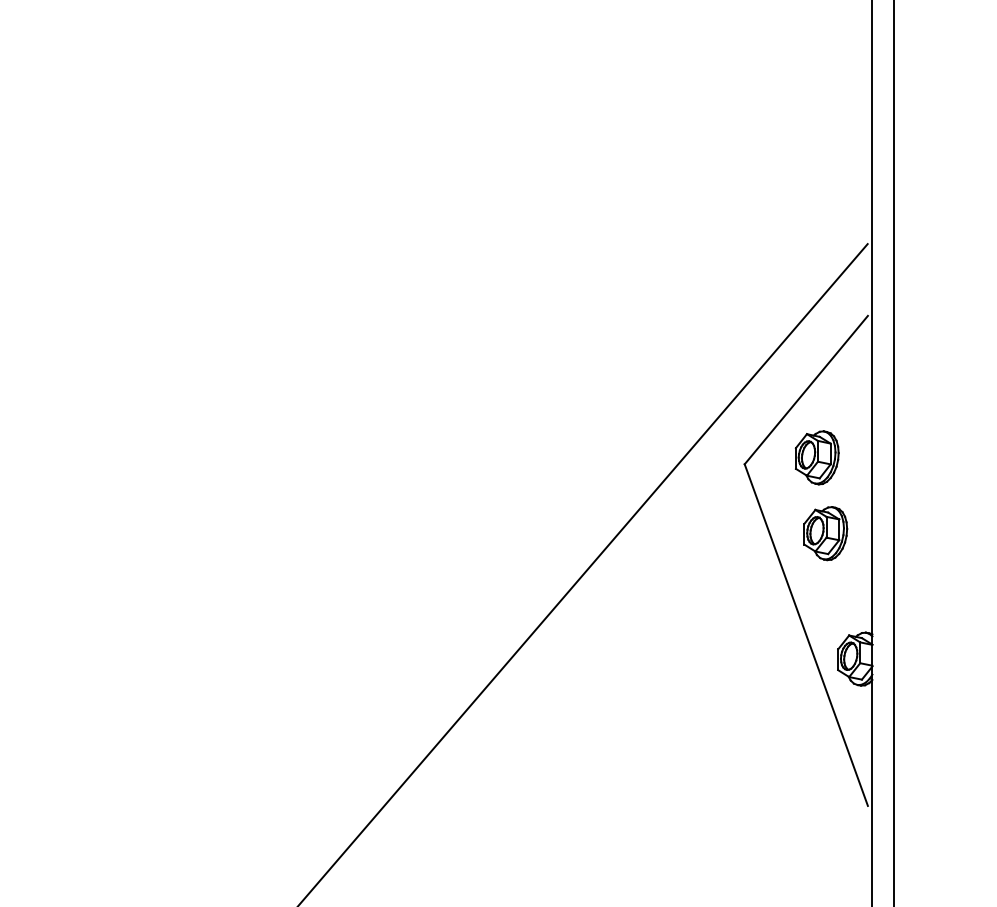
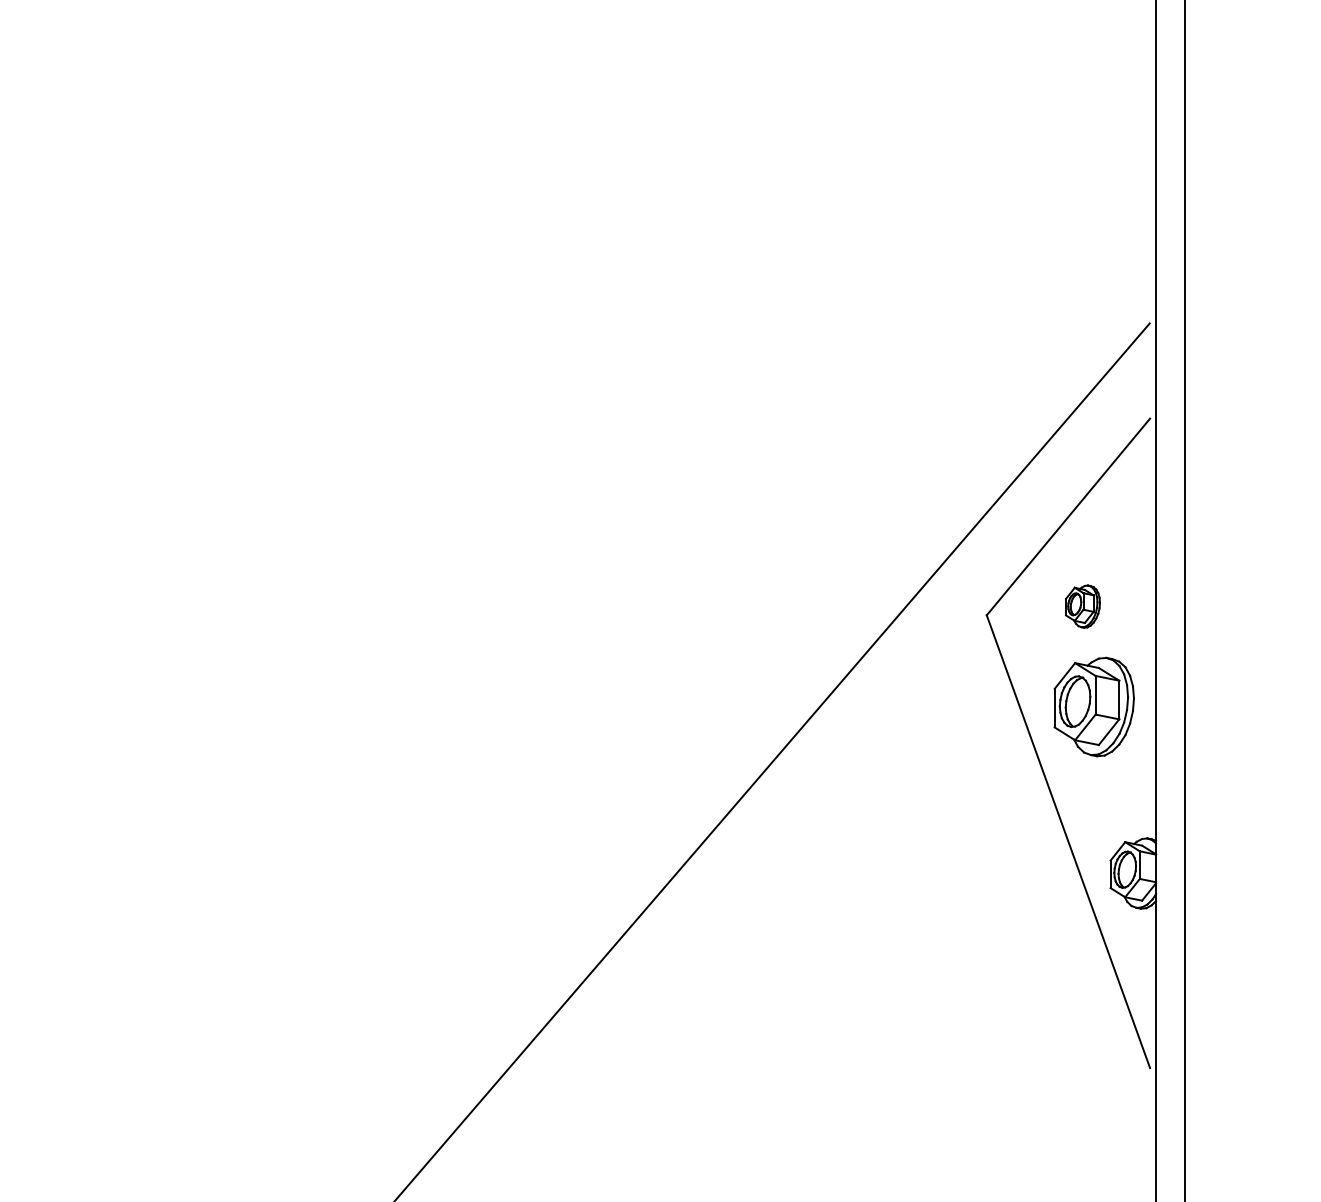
part: (816, 457) -> (1082, 606), size x0.6
part: (825, 533) -> (1093, 707), size x1.4

